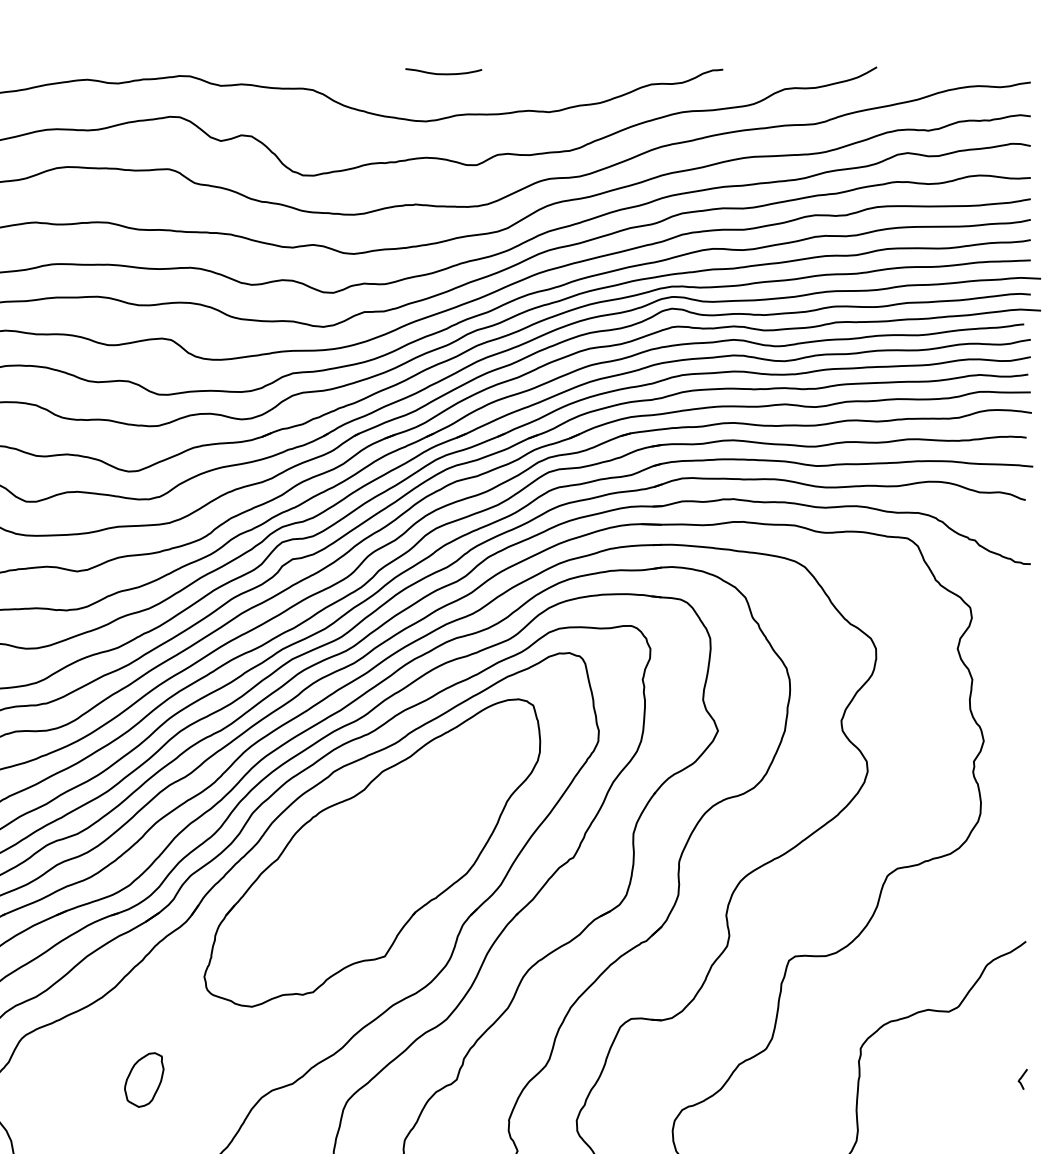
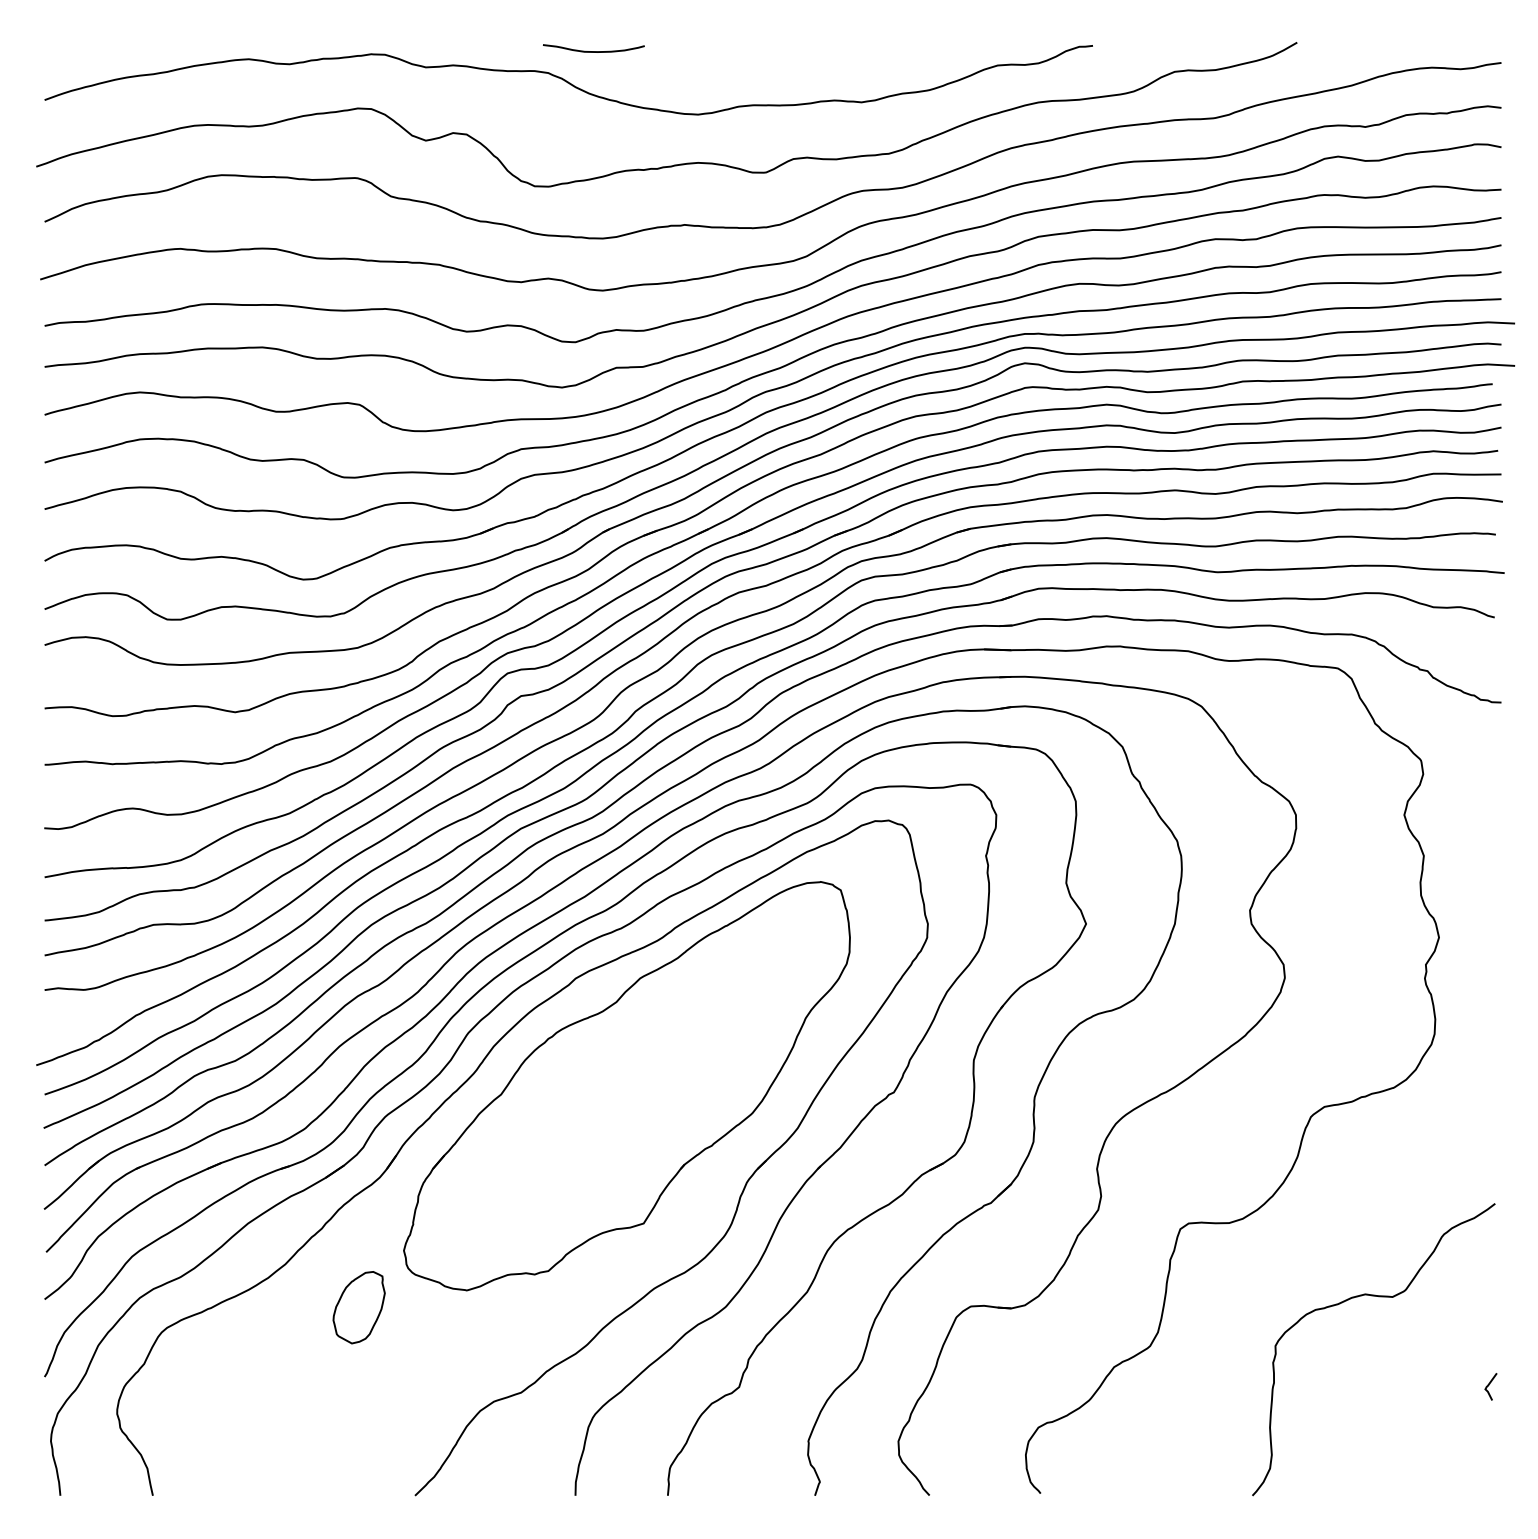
curve: (443, 73) -> (593, 51), moved
part: (143, 1079) -> (358, 1307), moved

